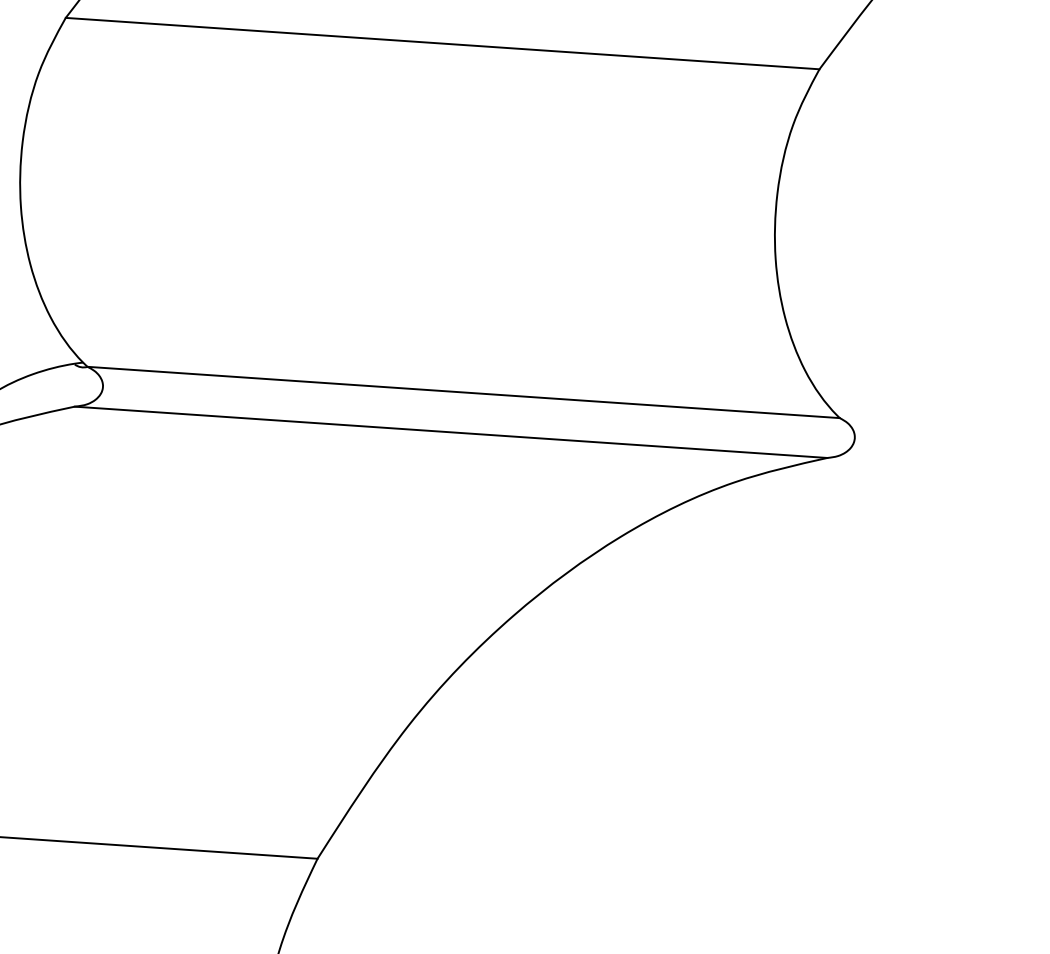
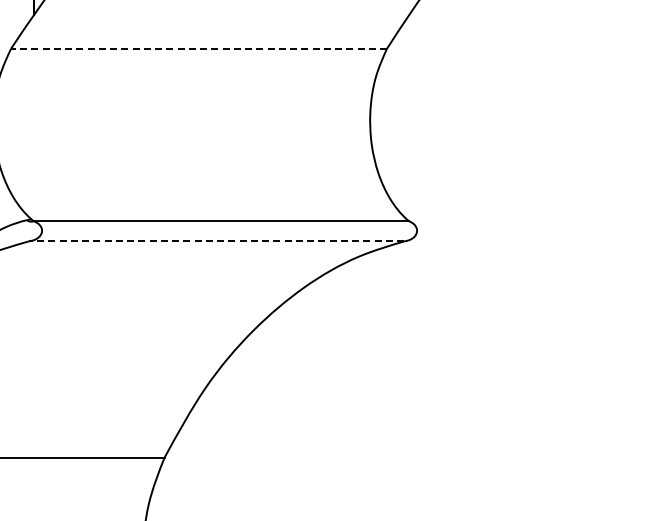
line: (443, 43) -> (199, 48), solid -> dashed
line: (451, 432) -> (216, 241), solid -> dashed

